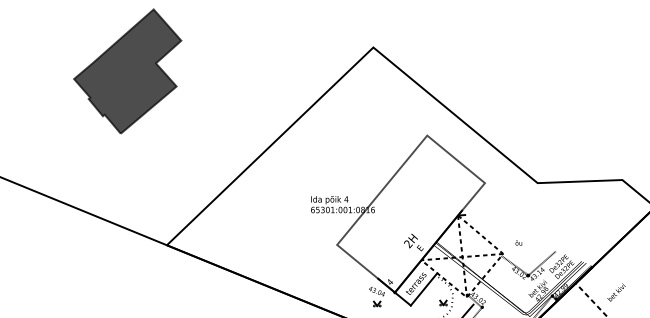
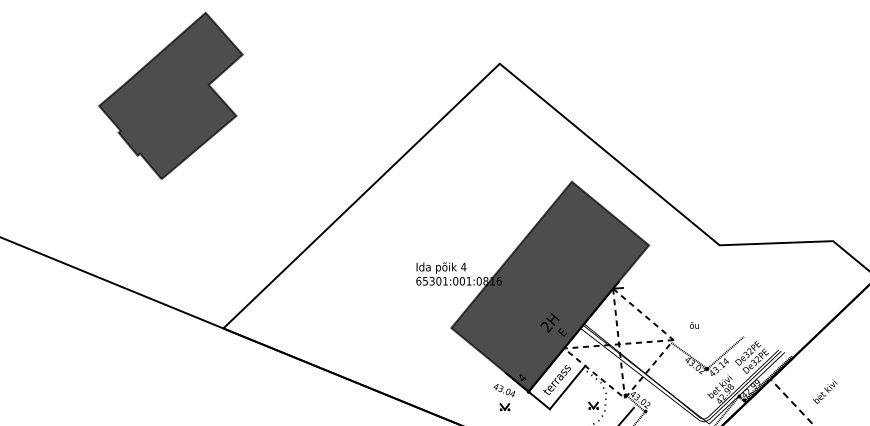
fill: (410, 213) -> (549, 285), added

